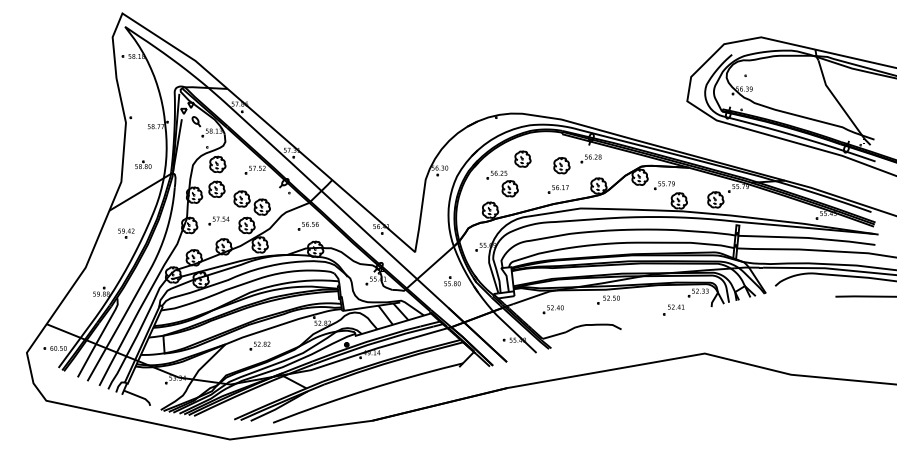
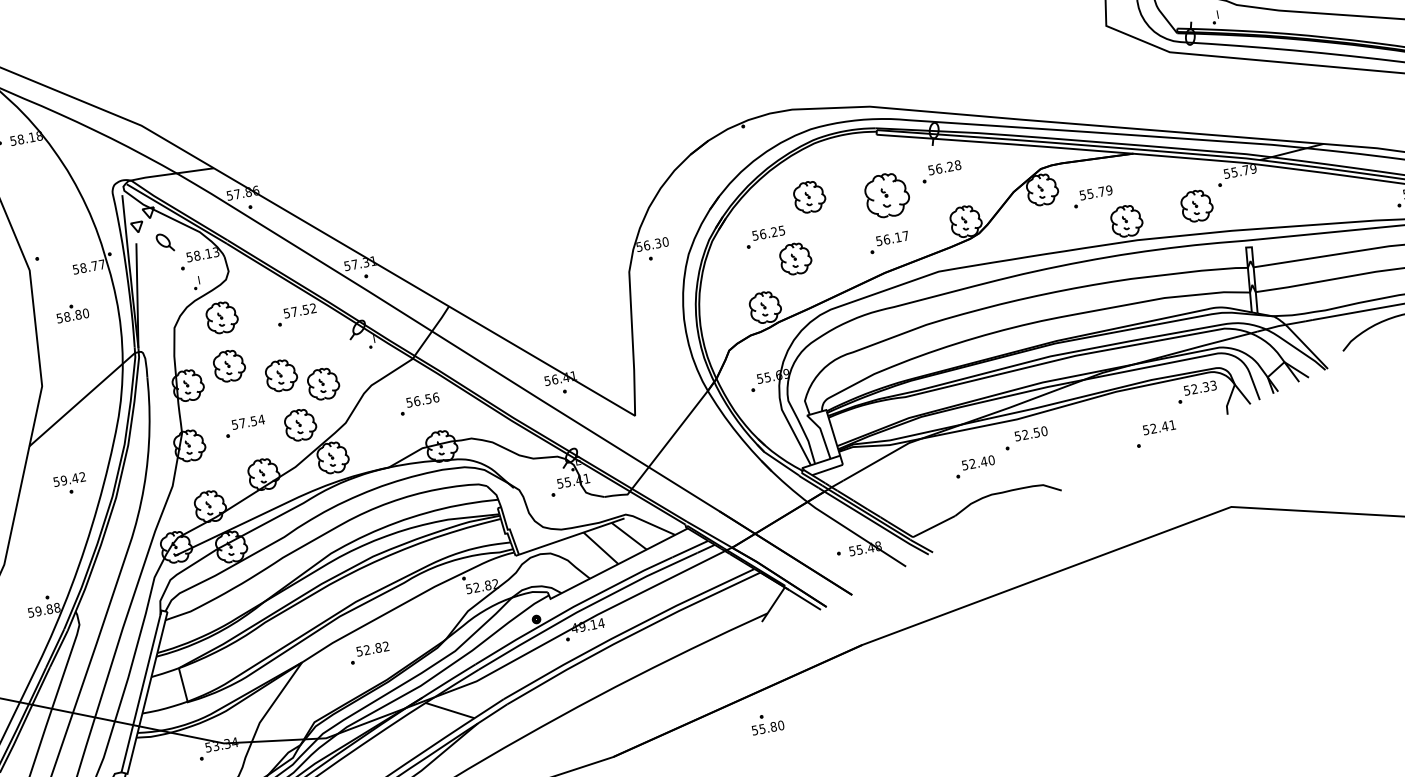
part: (143, 164) -> (72, 311), moved
part: (561, 165) -> (886, 195), size x1.4
part: (452, 281) -> (767, 723), moved
part: (552, 309) -> (973, 467), moved

